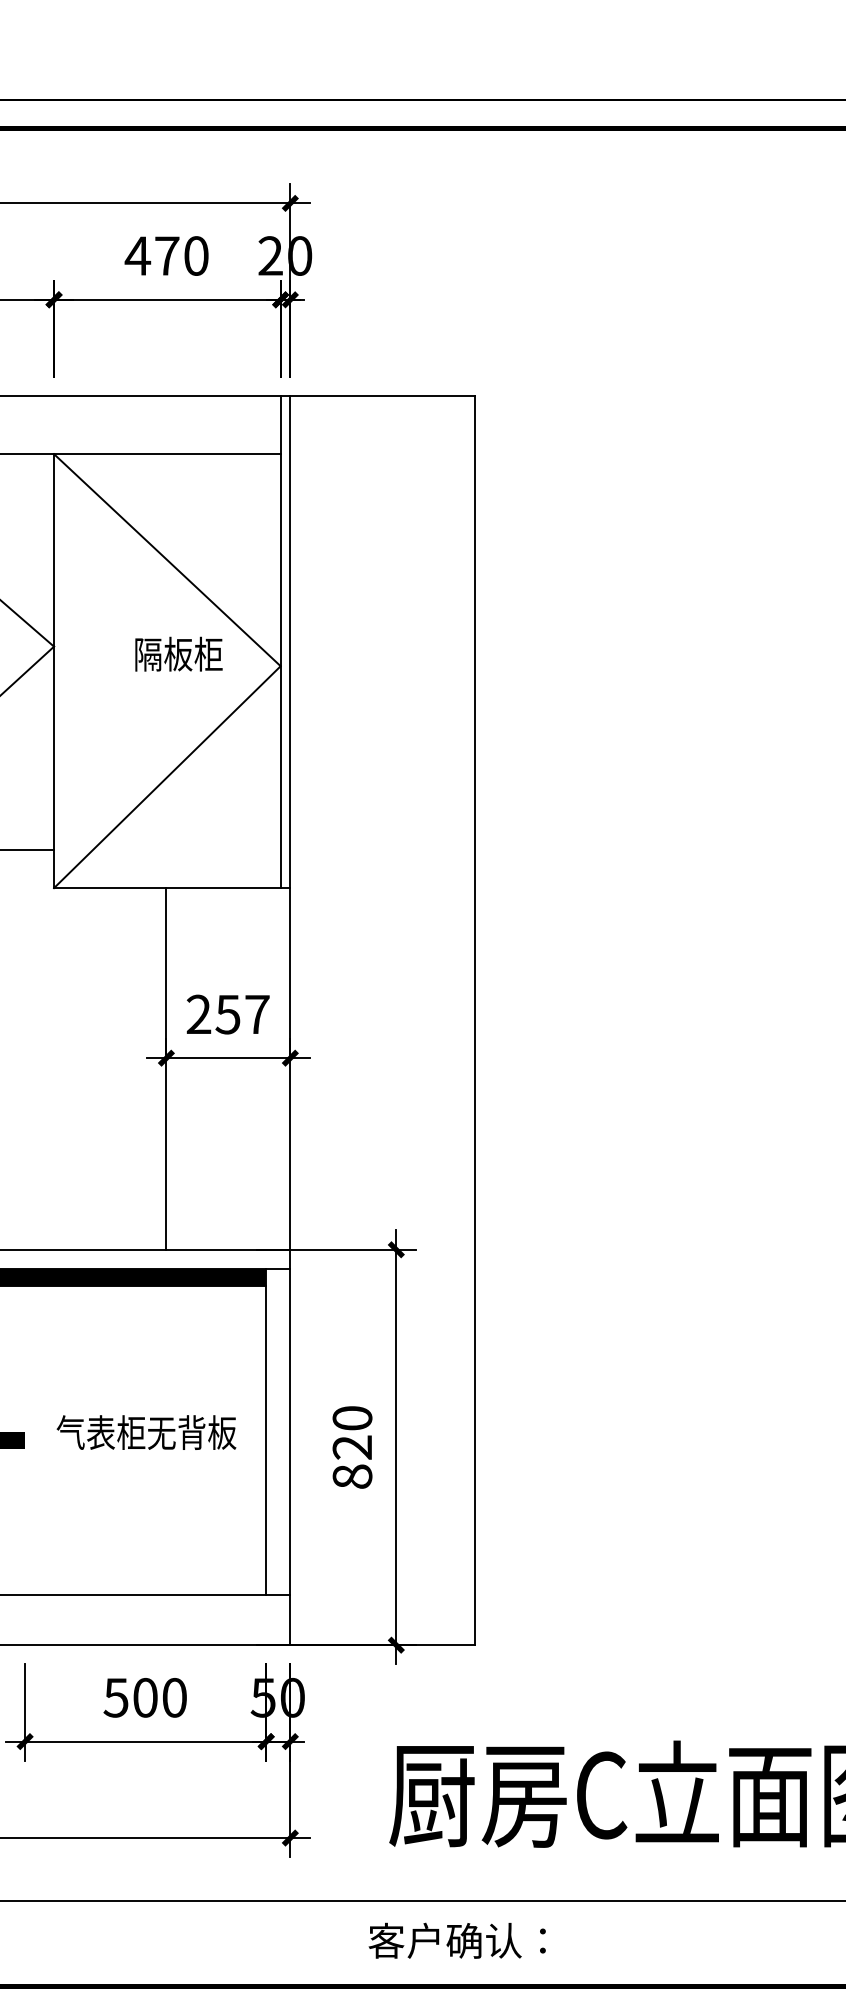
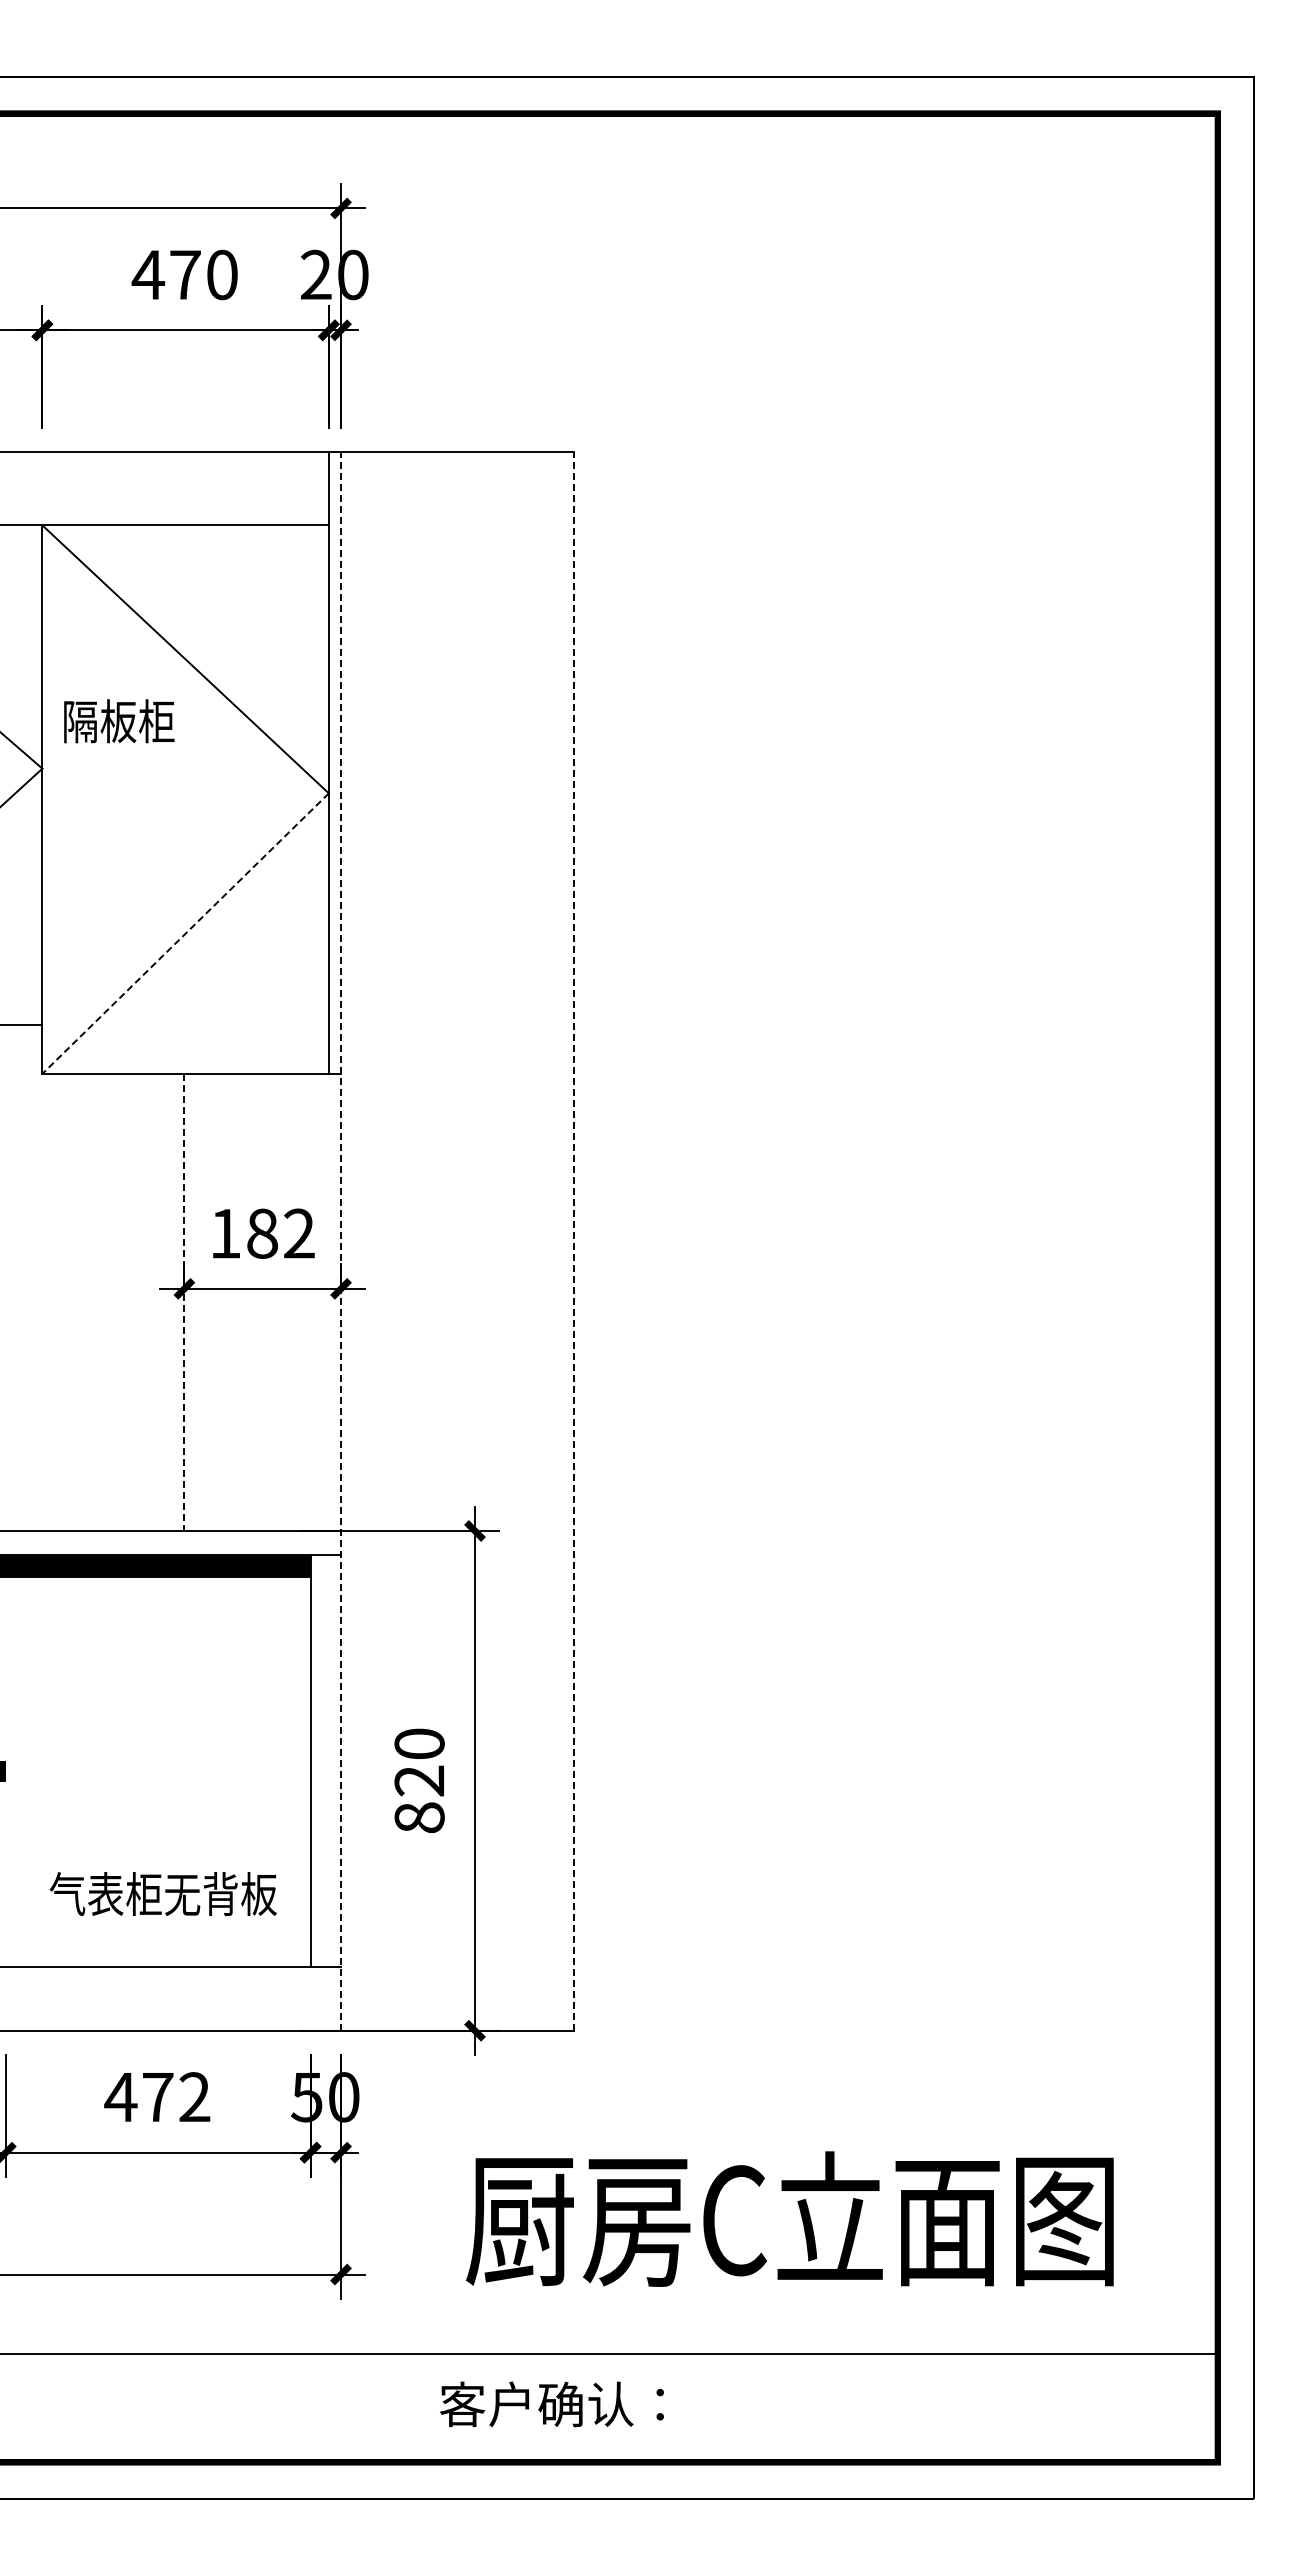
text: (179, 654) -> (119, 721), moved
line: (167, 777) -> (185, 934), solid -> dashed
text: (228, 1014) -> (262, 1233), 257 -> 182
line: (290, 1019) -> (341, 1240), solid -> dashed
line: (474, 1019) -> (573, 1240), solid -> dashed
line: (166, 1069) -> (184, 1302), solid -> dashed
text: (145, 1432) -> (162, 1894), moved
text: (145, 1698) -> (157, 2097), 500 -> 472

